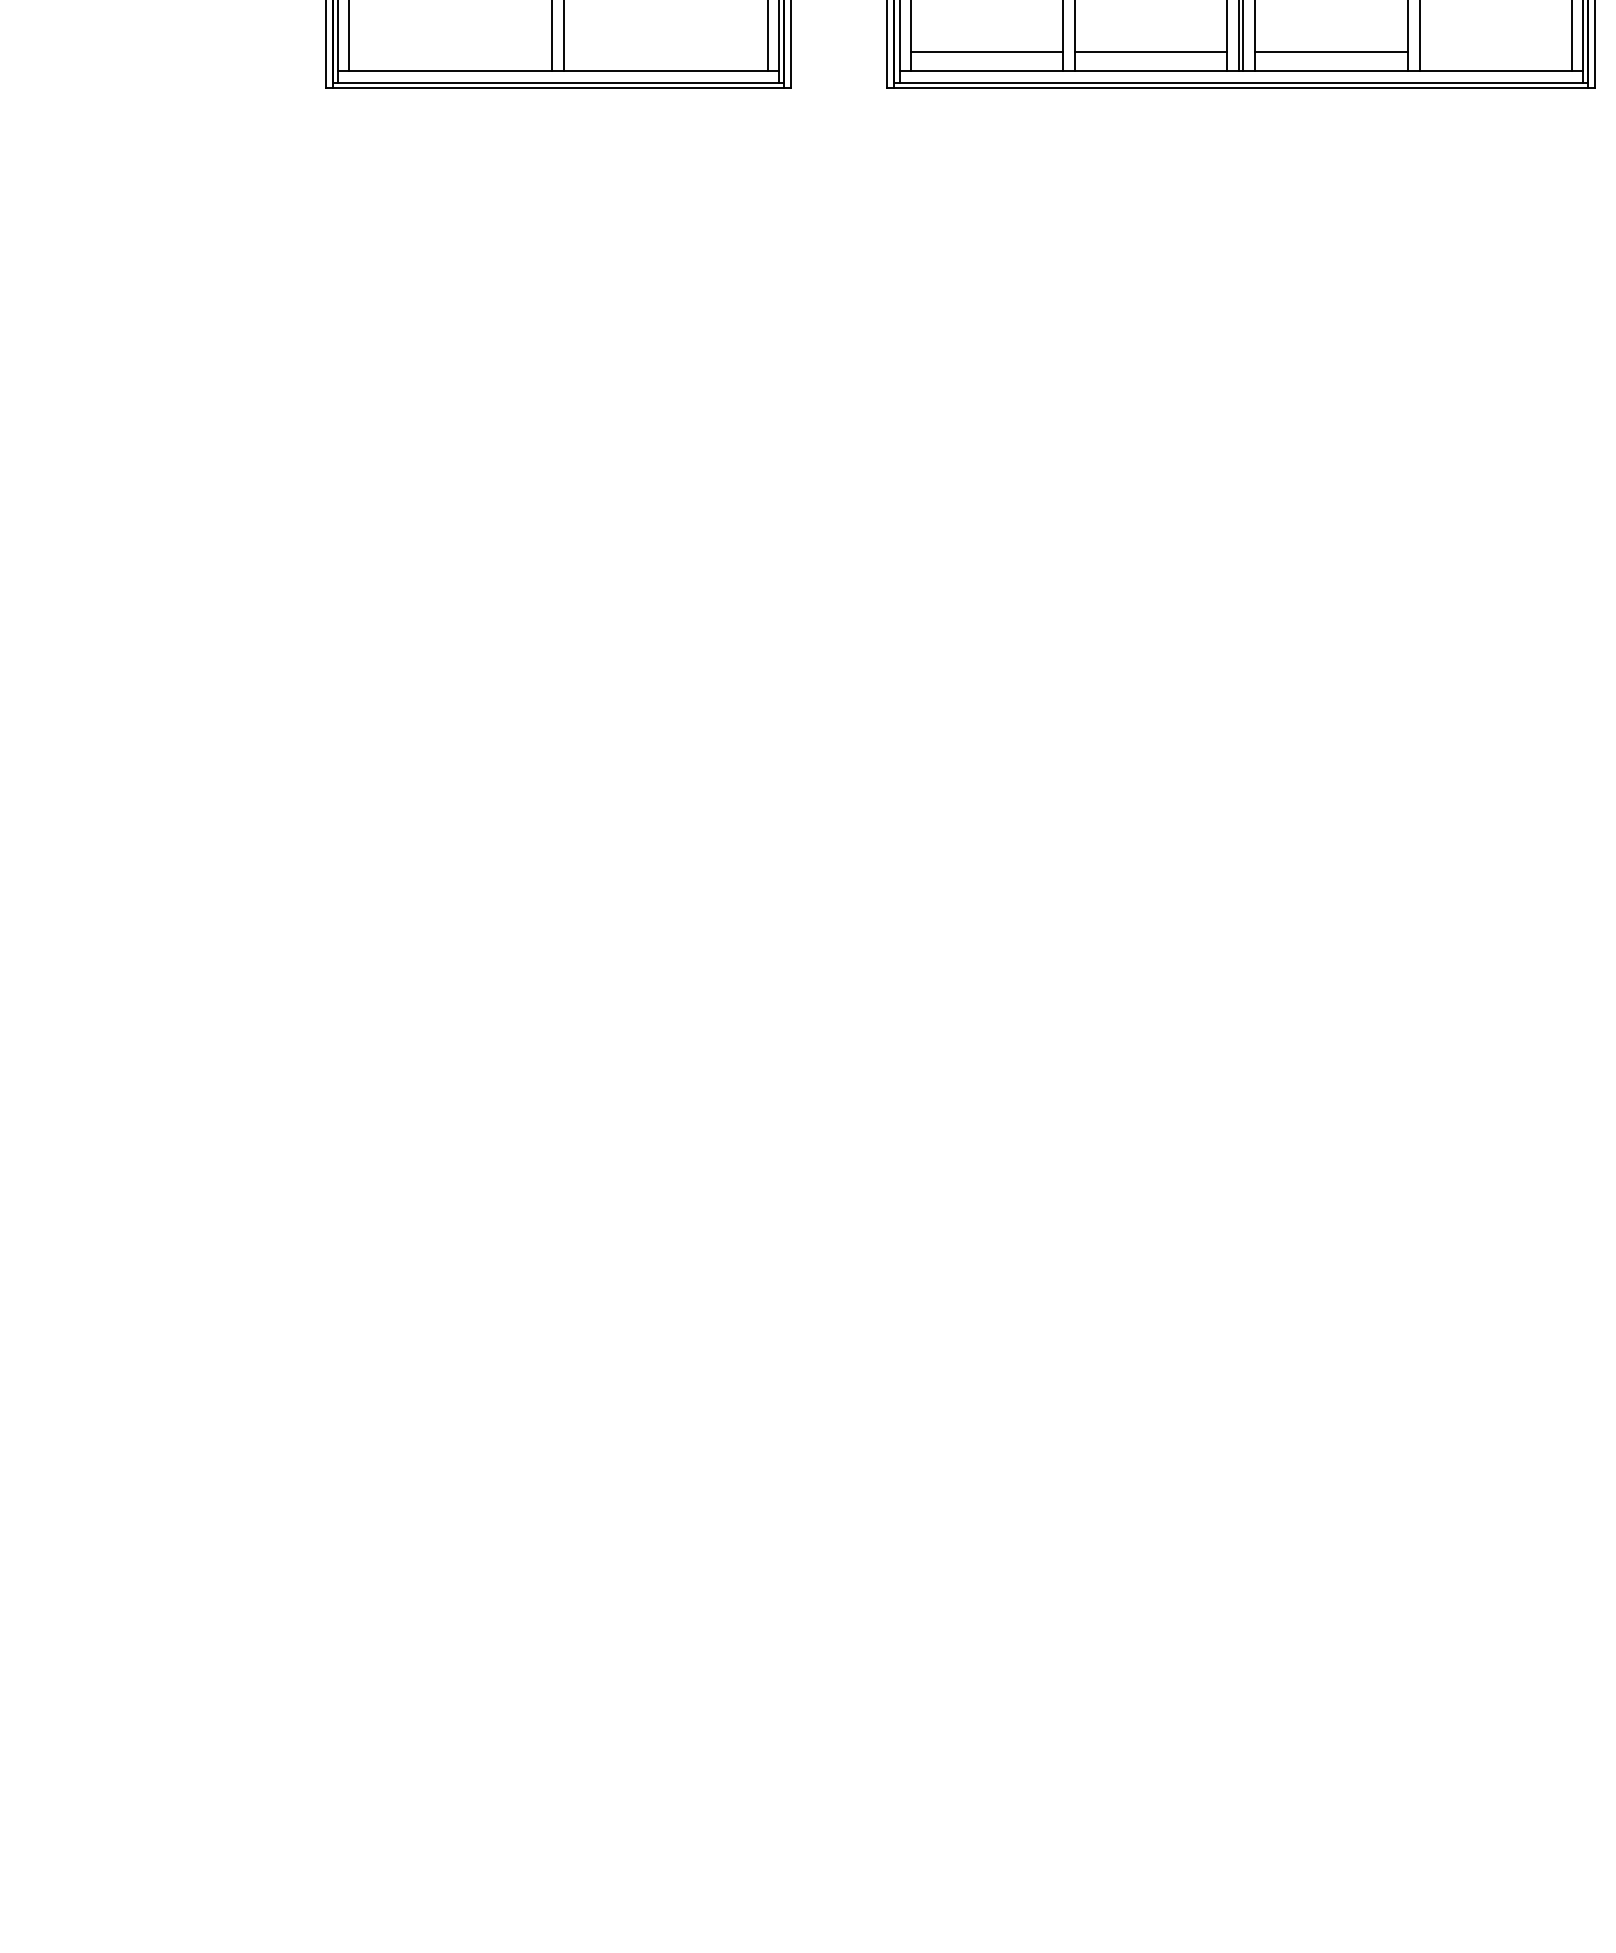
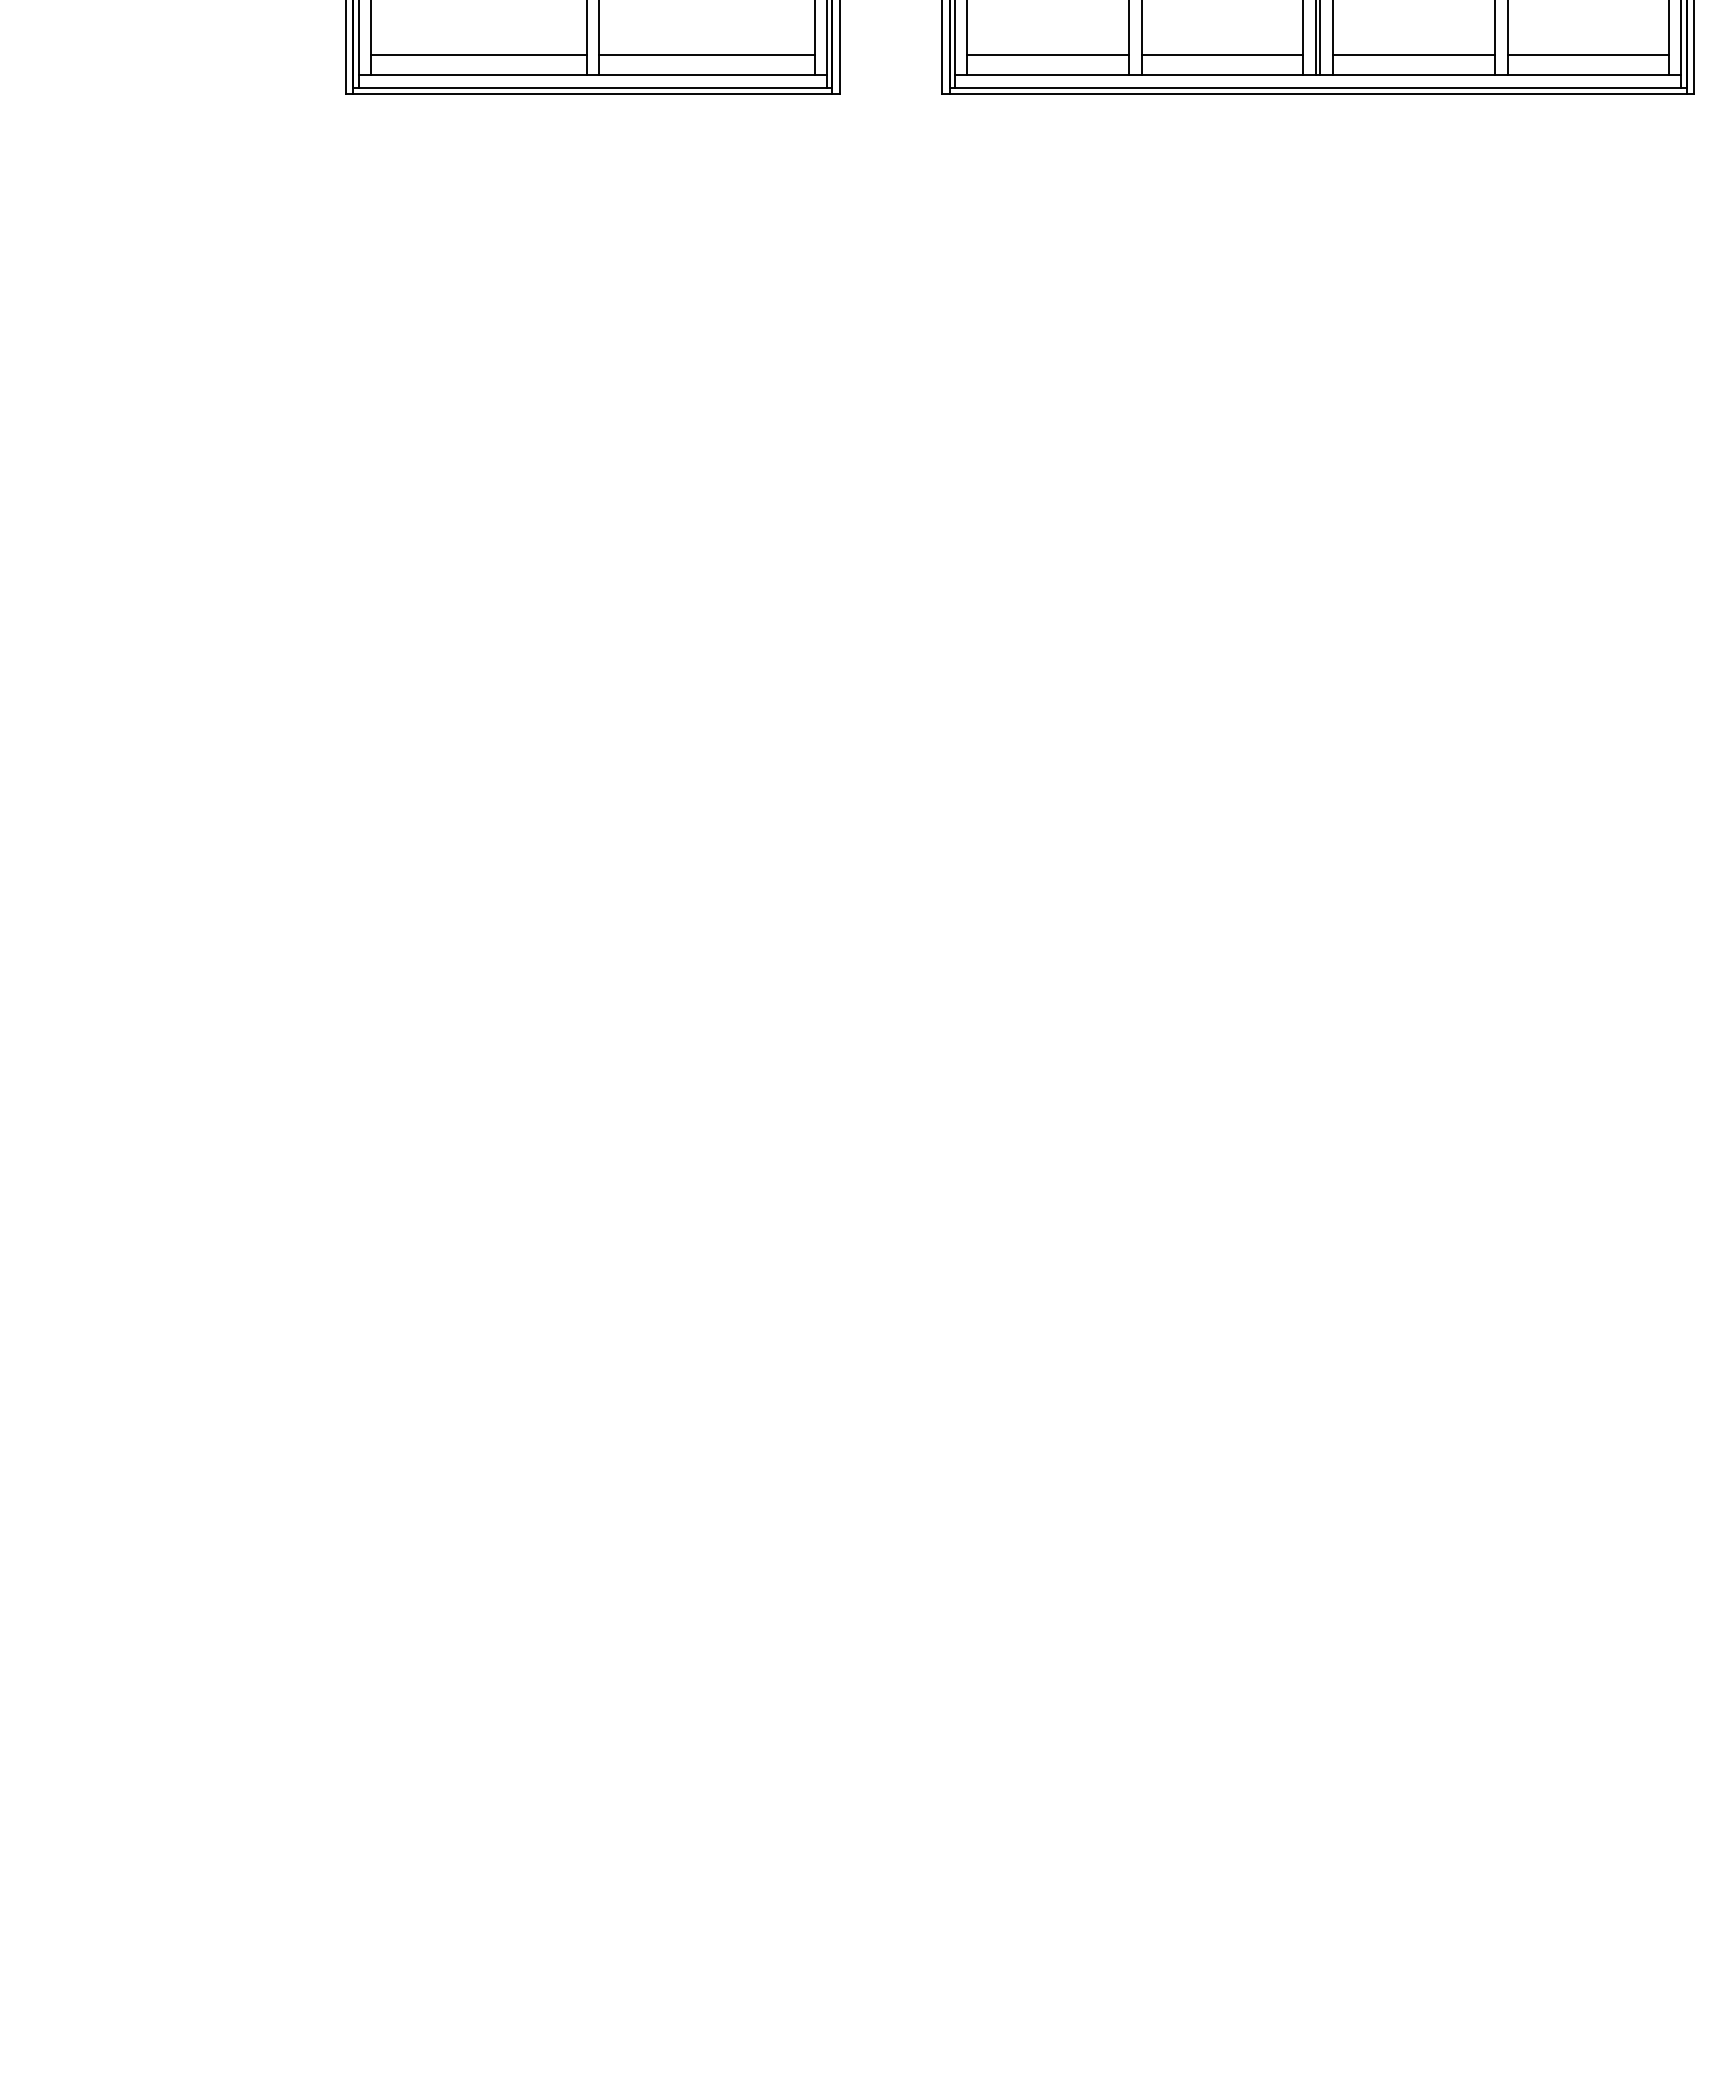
line: (450, 52) -> (478, 55), added
line: (666, 52) -> (707, 55), added
line: (1495, 52) -> (1588, 55), added

